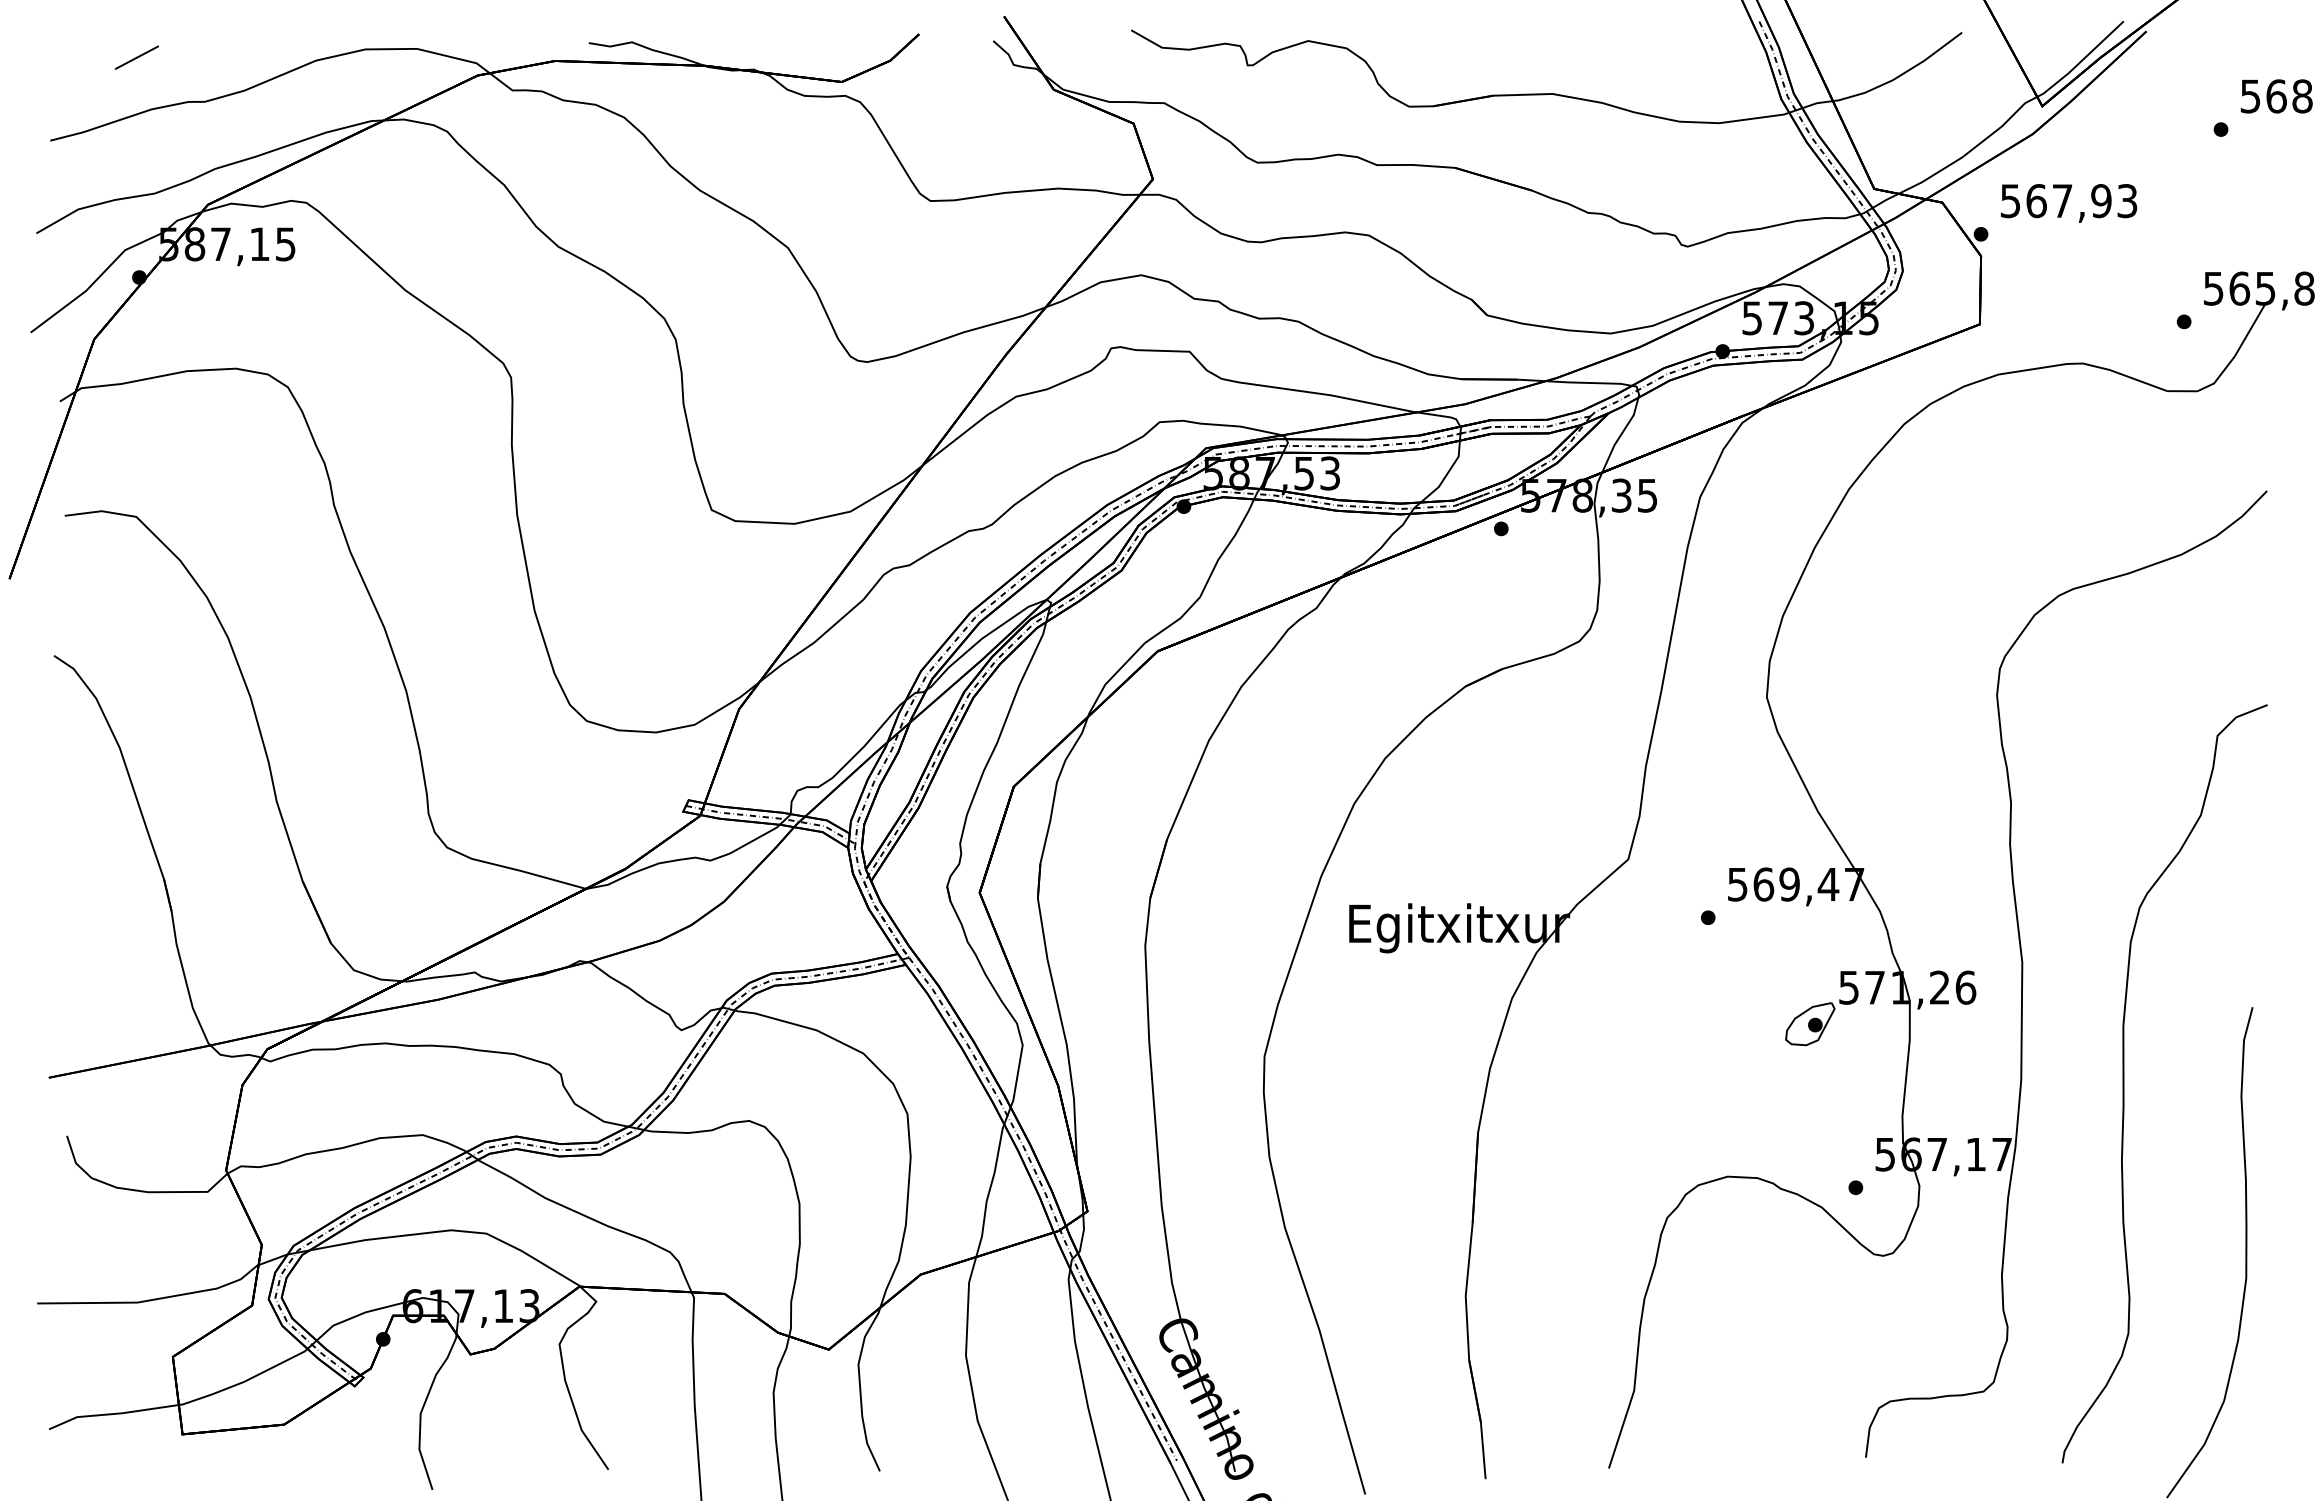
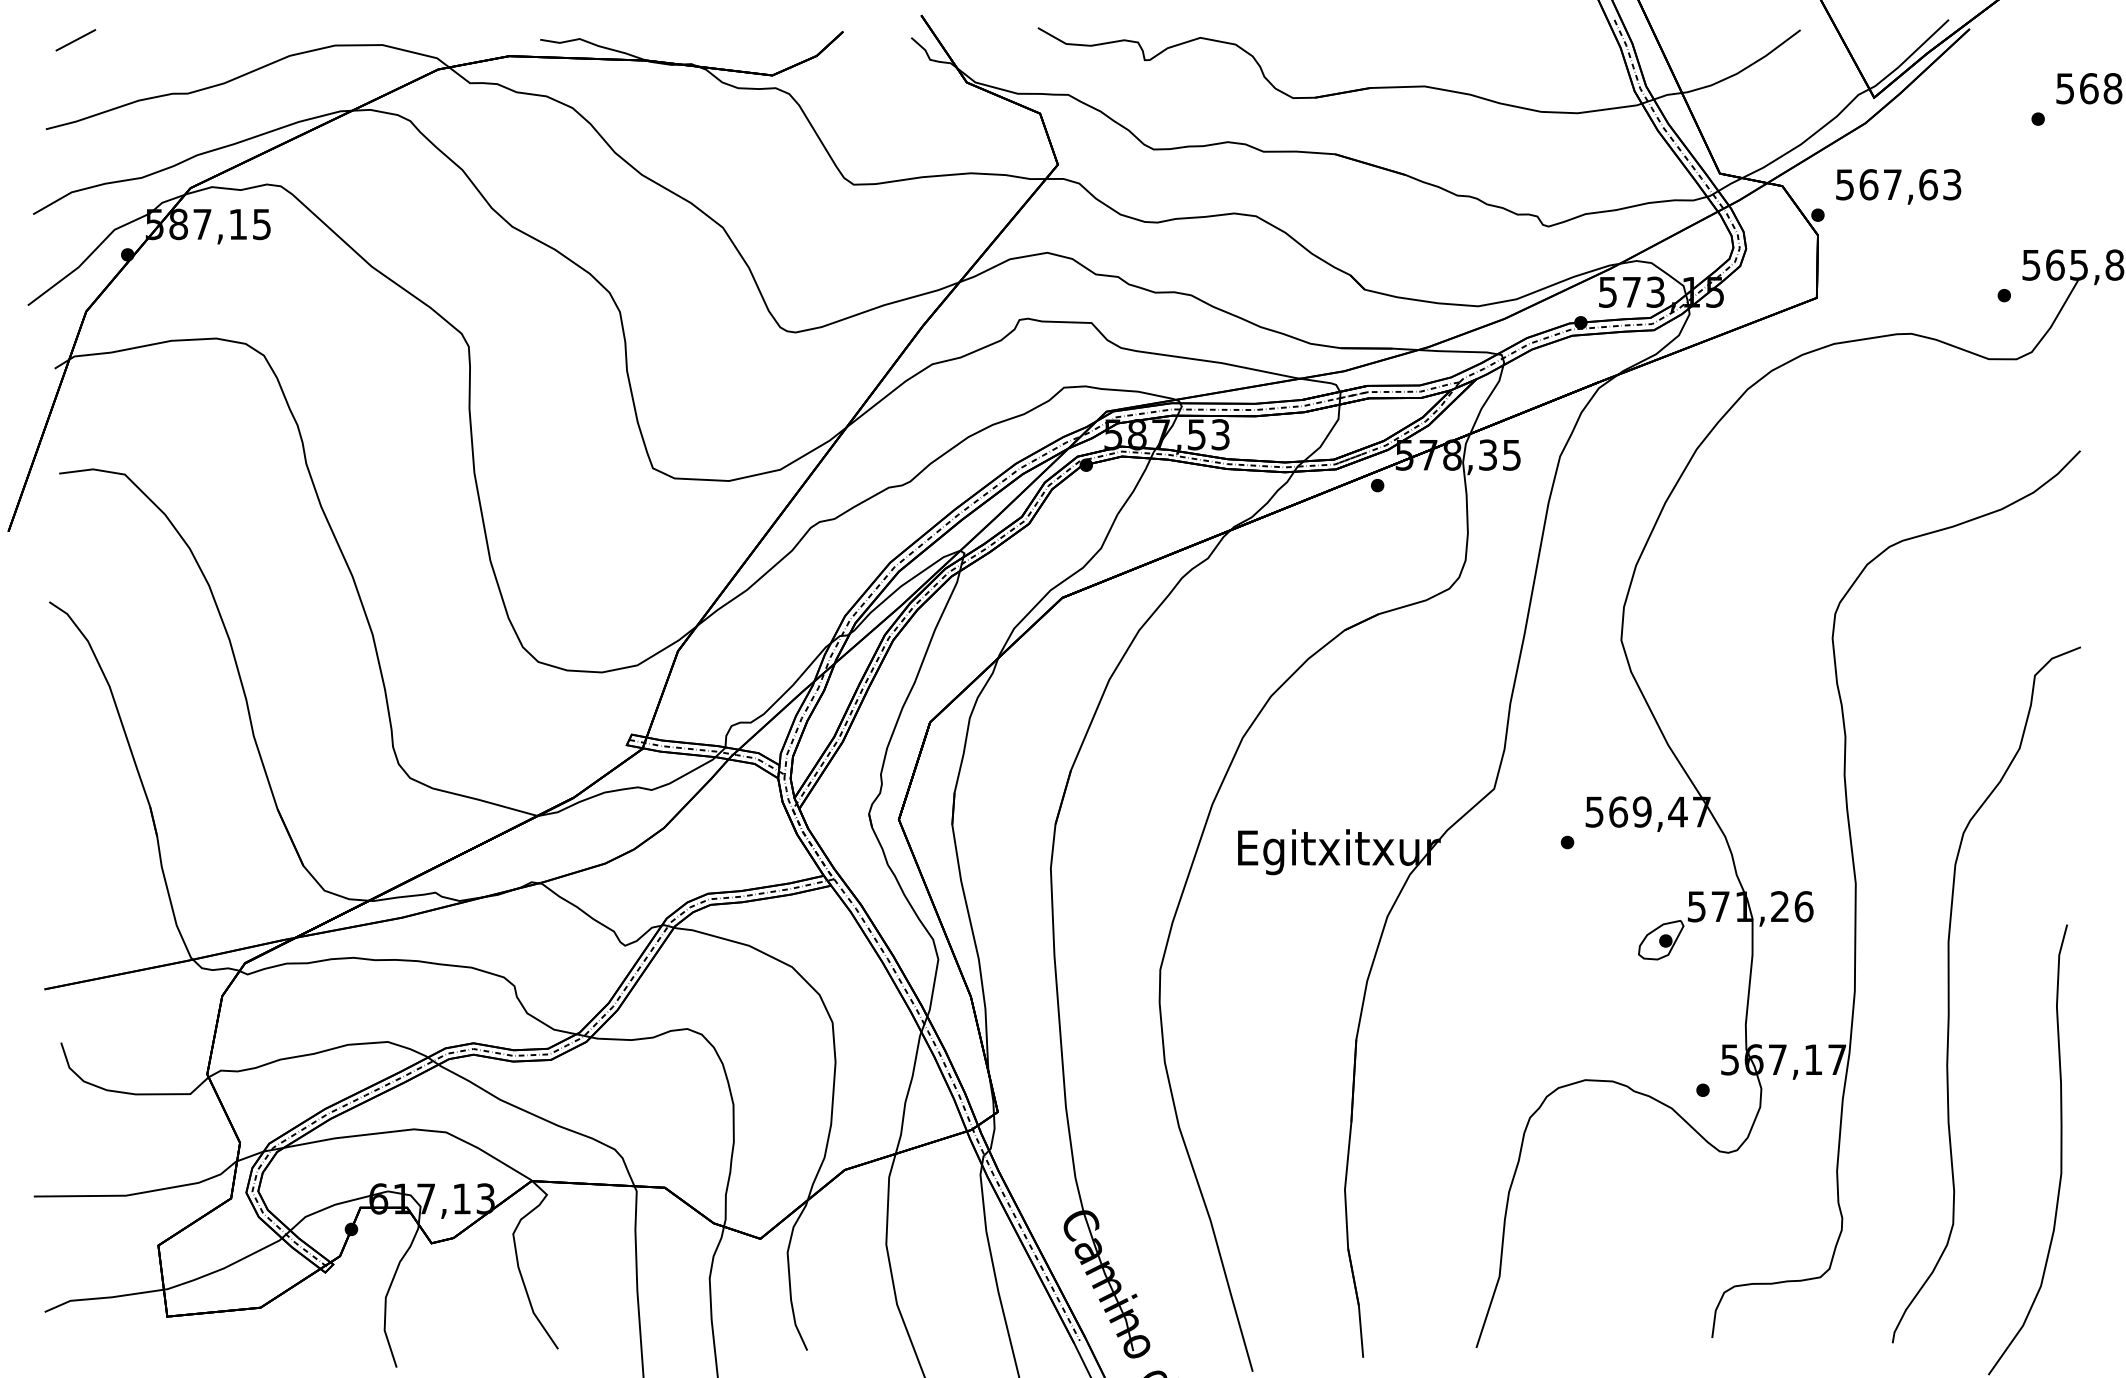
line: (136, 57) -> (75, 40), moved
text: (2101, 201) -> (1928, 185), 567,93 -> 567,63

